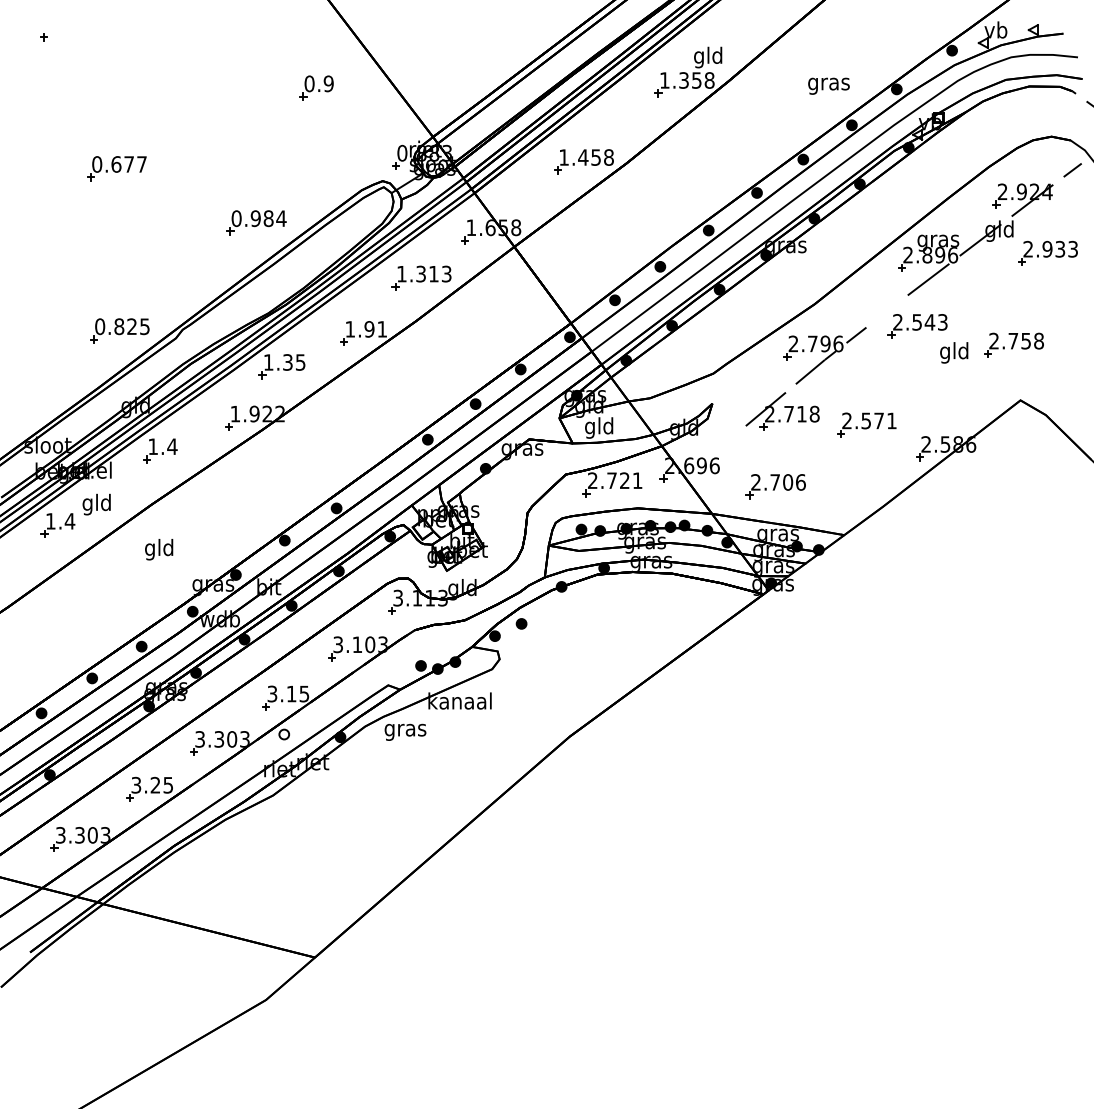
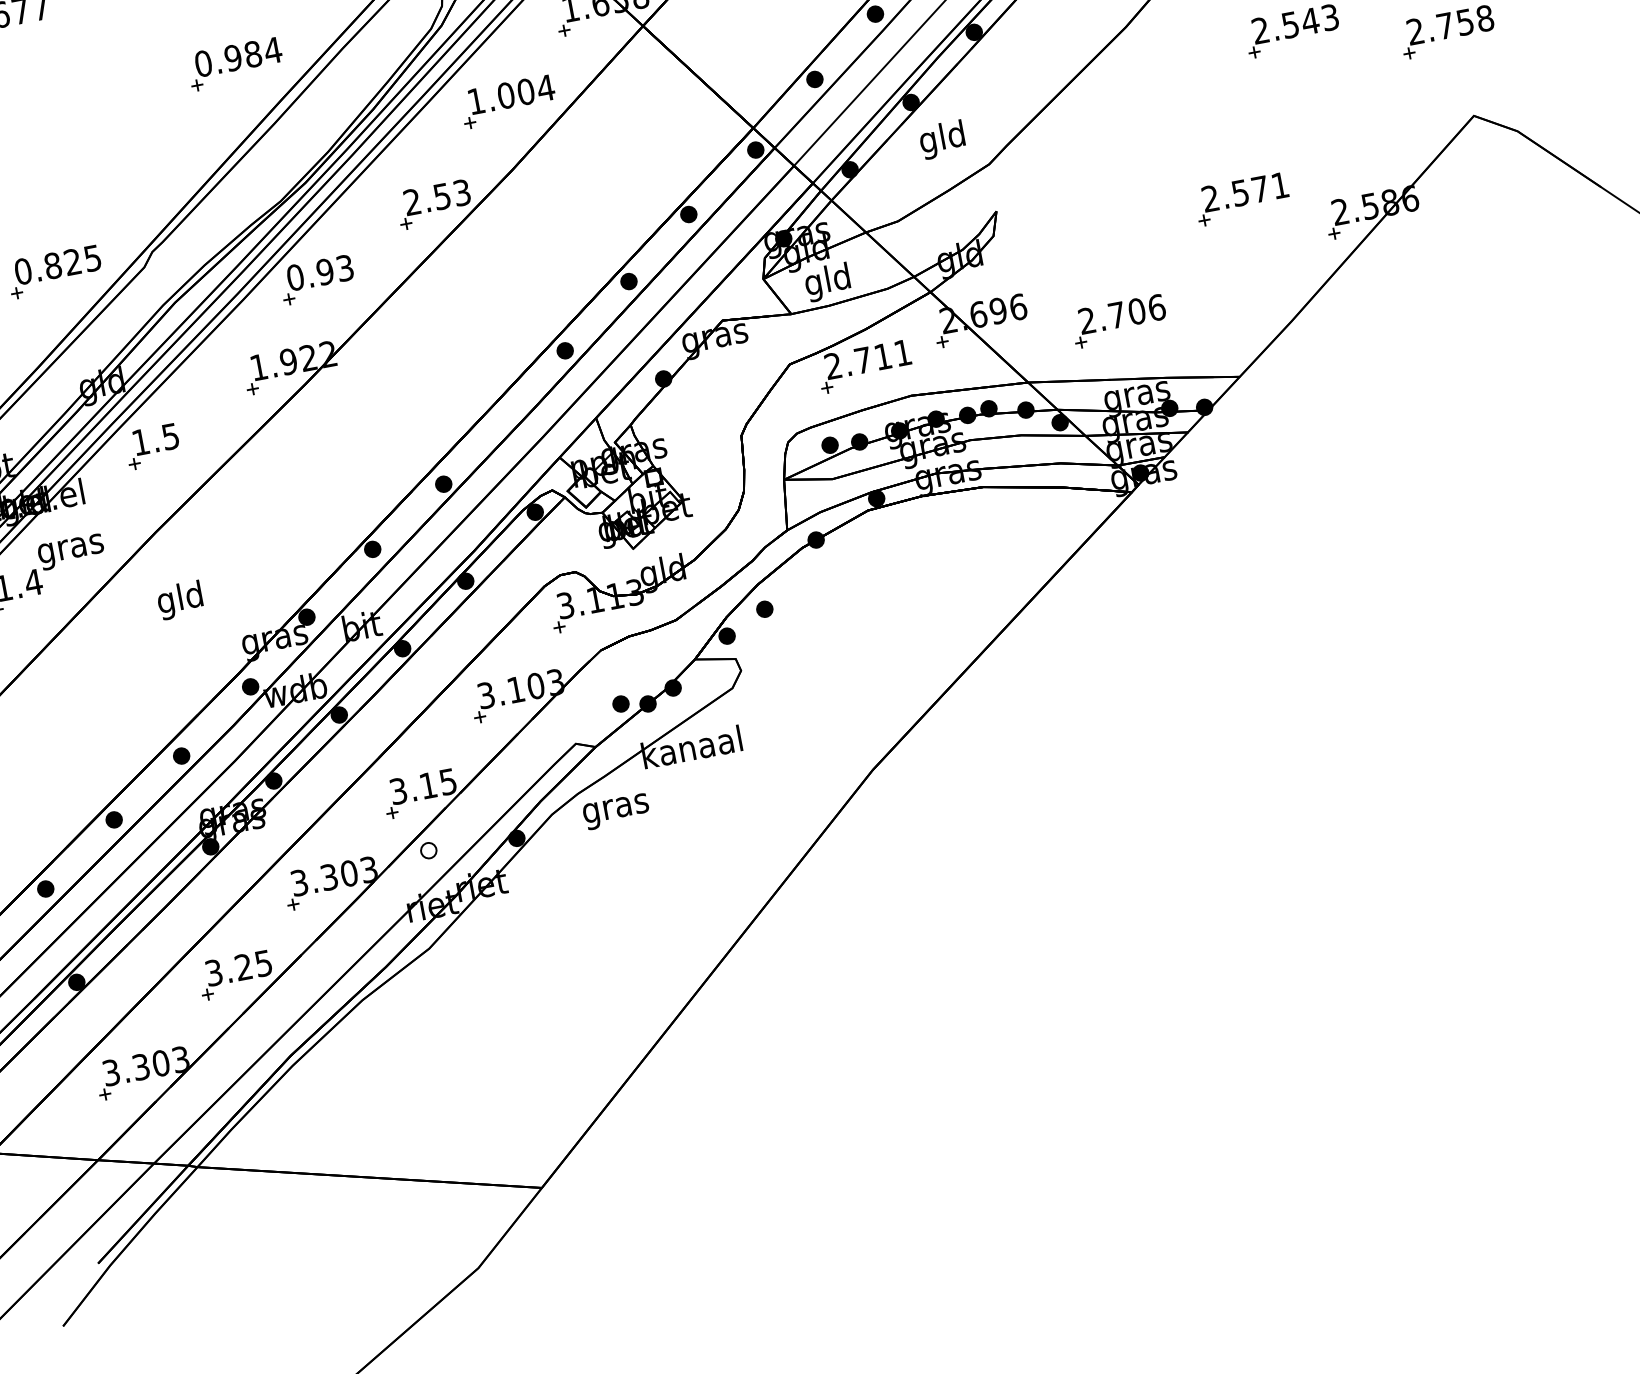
text: (433, 273) -> (525, 91), 1.313 -> 1.004
text: (366, 329) -> (437, 197), 1.91 -> 2.53
text: (954, 352) -> (942, 139), moved
text: (284, 362) -> (319, 272), 1.35 -> 0.93
part: (805, 378) -> (1133, 144), removed
text: (172, 446) -> (170, 436), 1.4 -> 1.5
text: (624, 480) -> (882, 356), 2.721 -> 2.711
text: (96, 504) -> (69, 548), gld -> gras

